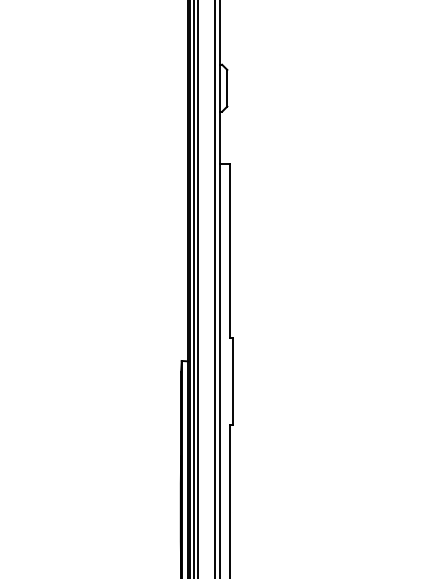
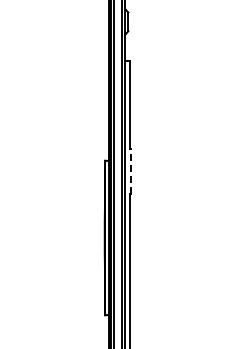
line: (233, 380) -> (131, 170), solid -> dashed

